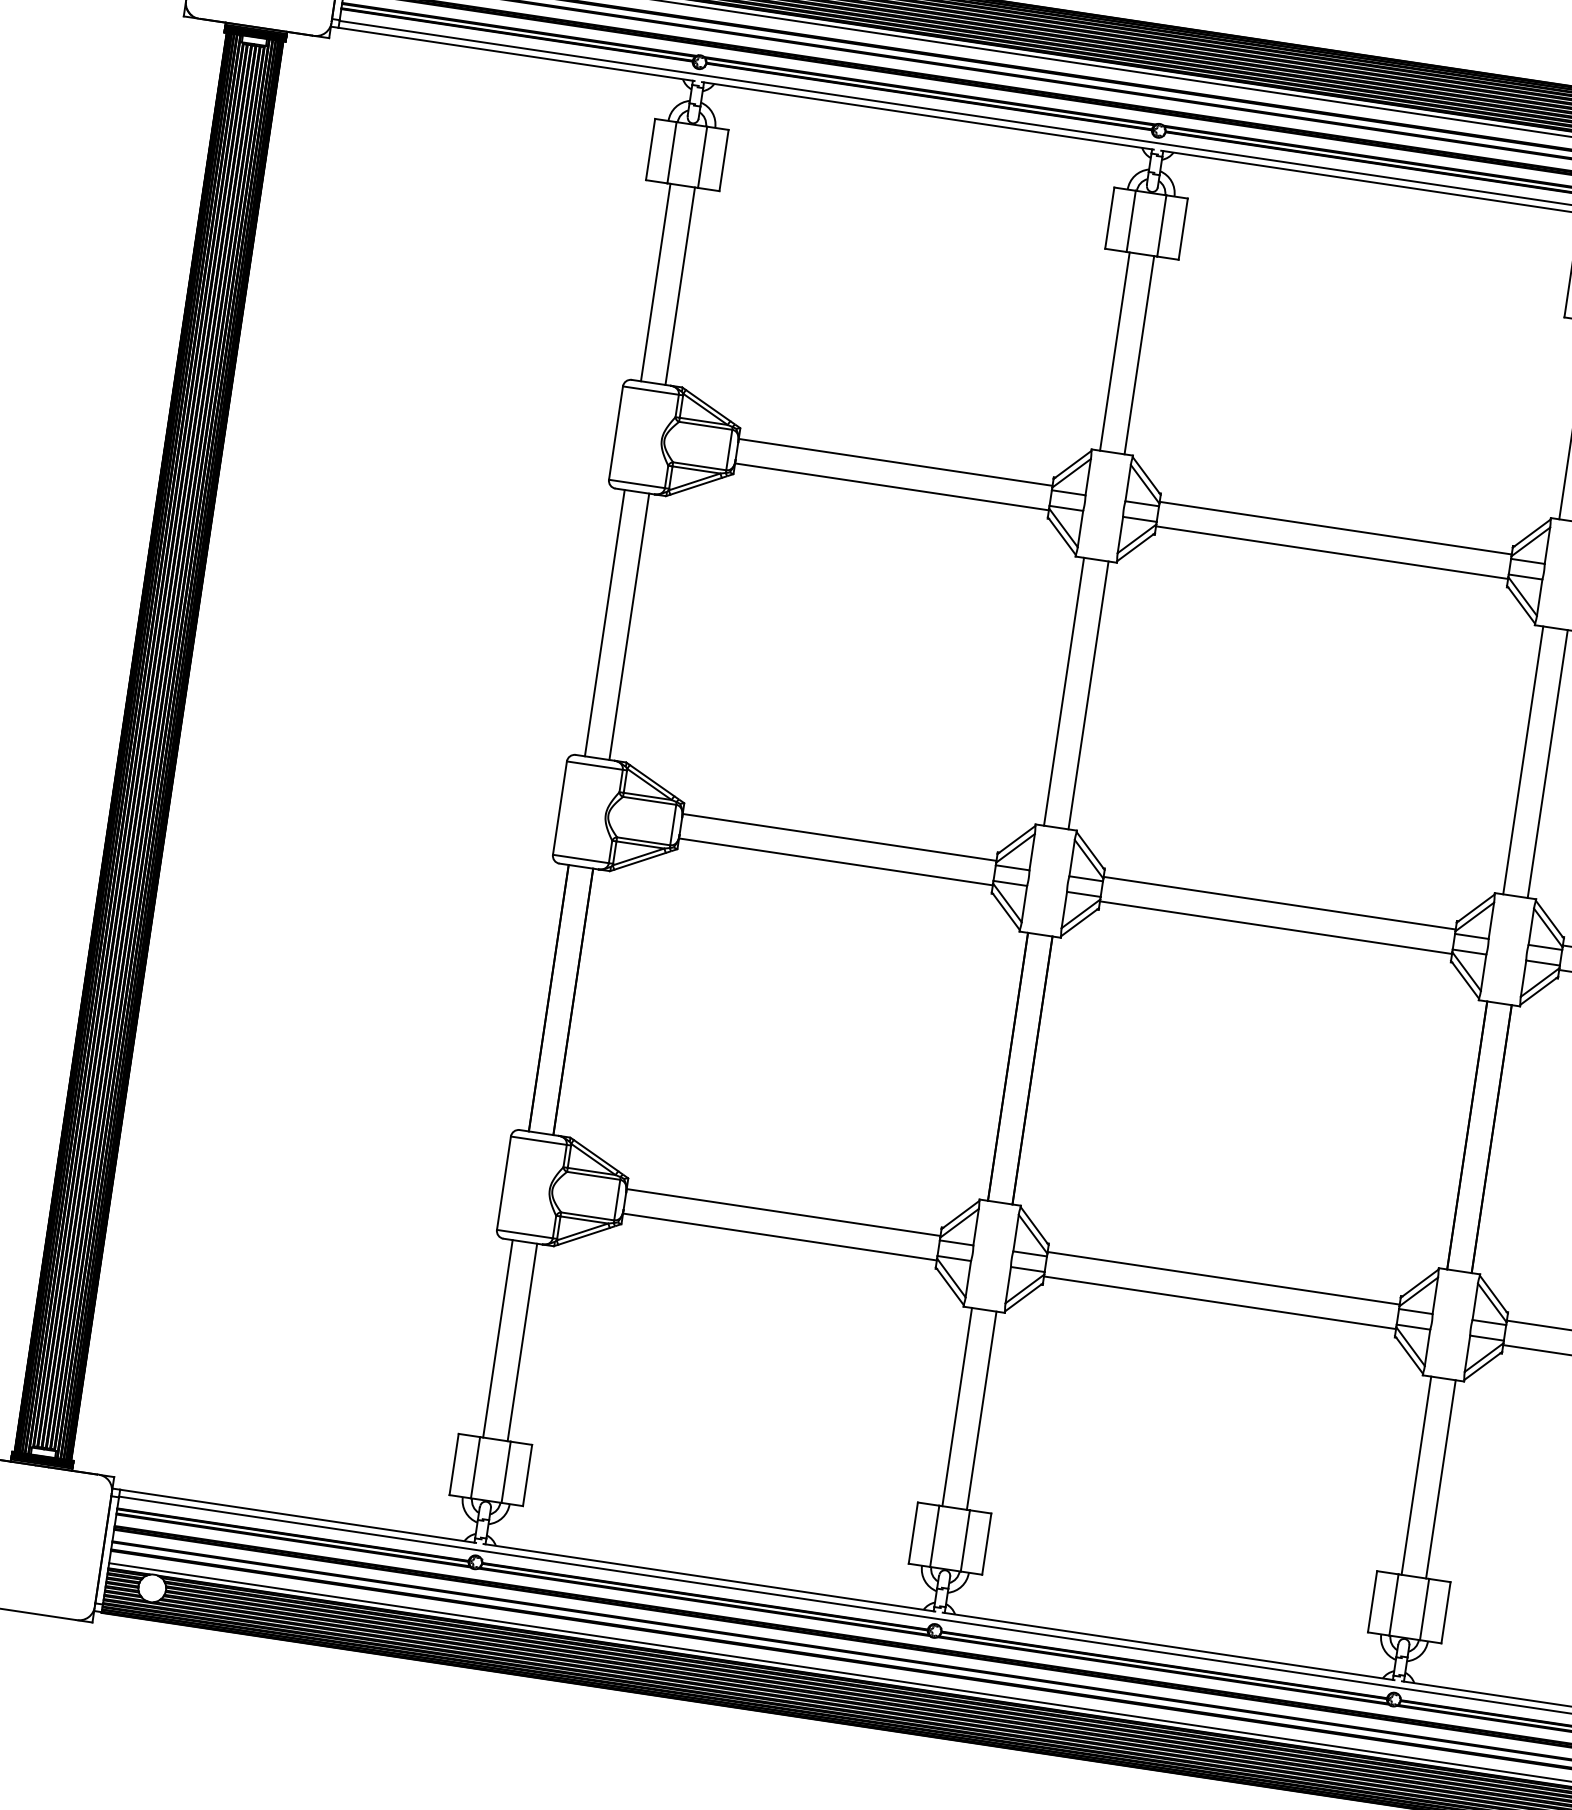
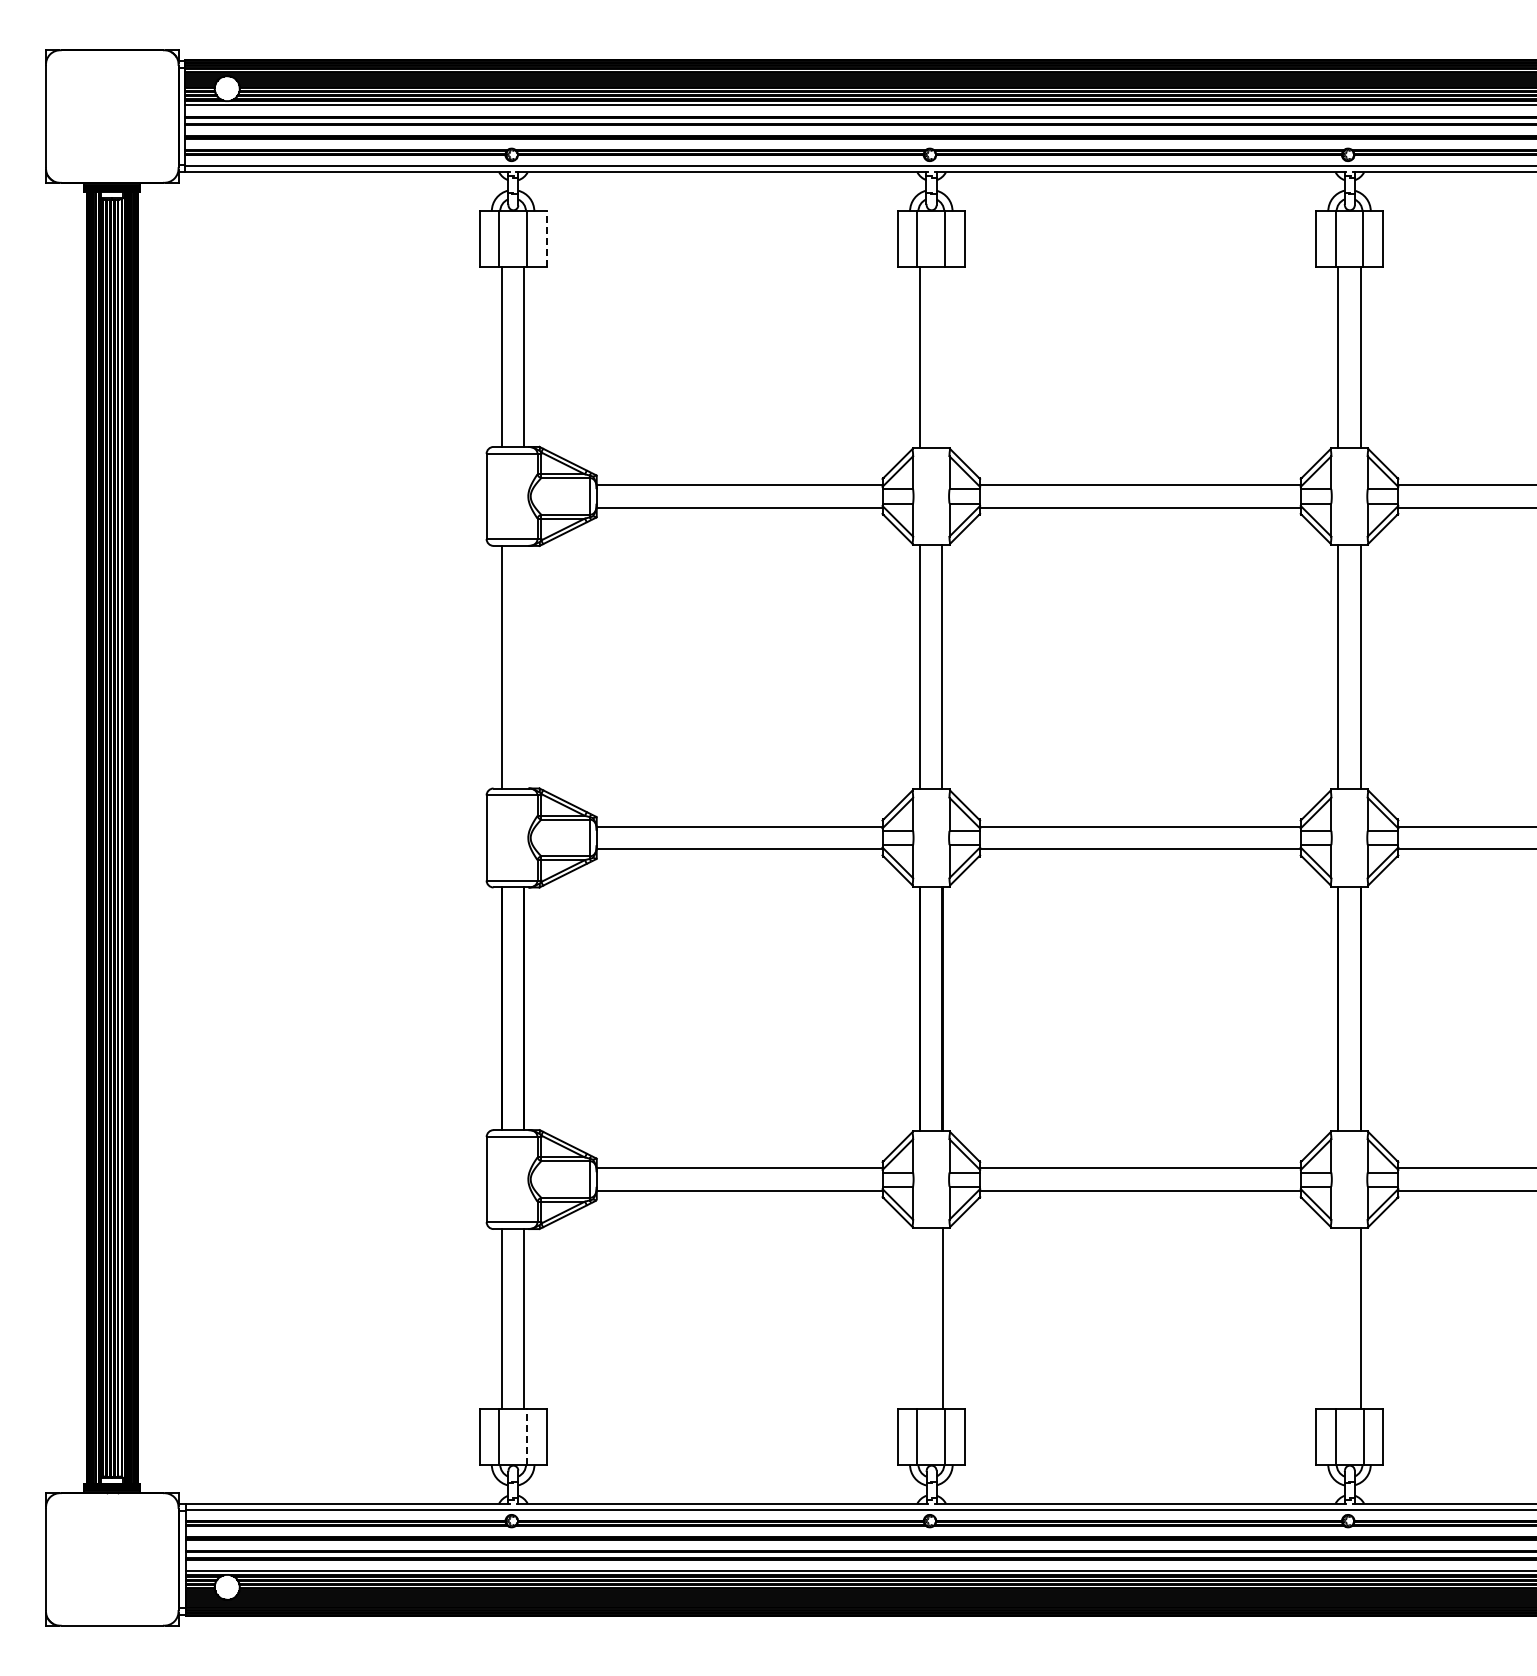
line: (723, 160) -> (546, 239), solid -> dashed
line: (1139, 355) -> (942, 357), removed
line: (629, 626) -> (524, 666), removed
line: (957, 1406) -> (920, 1318), removed
line: (506, 1472) -> (527, 1436), solid -> dashed
line: (1416, 1475) -> (1338, 1318), removed

